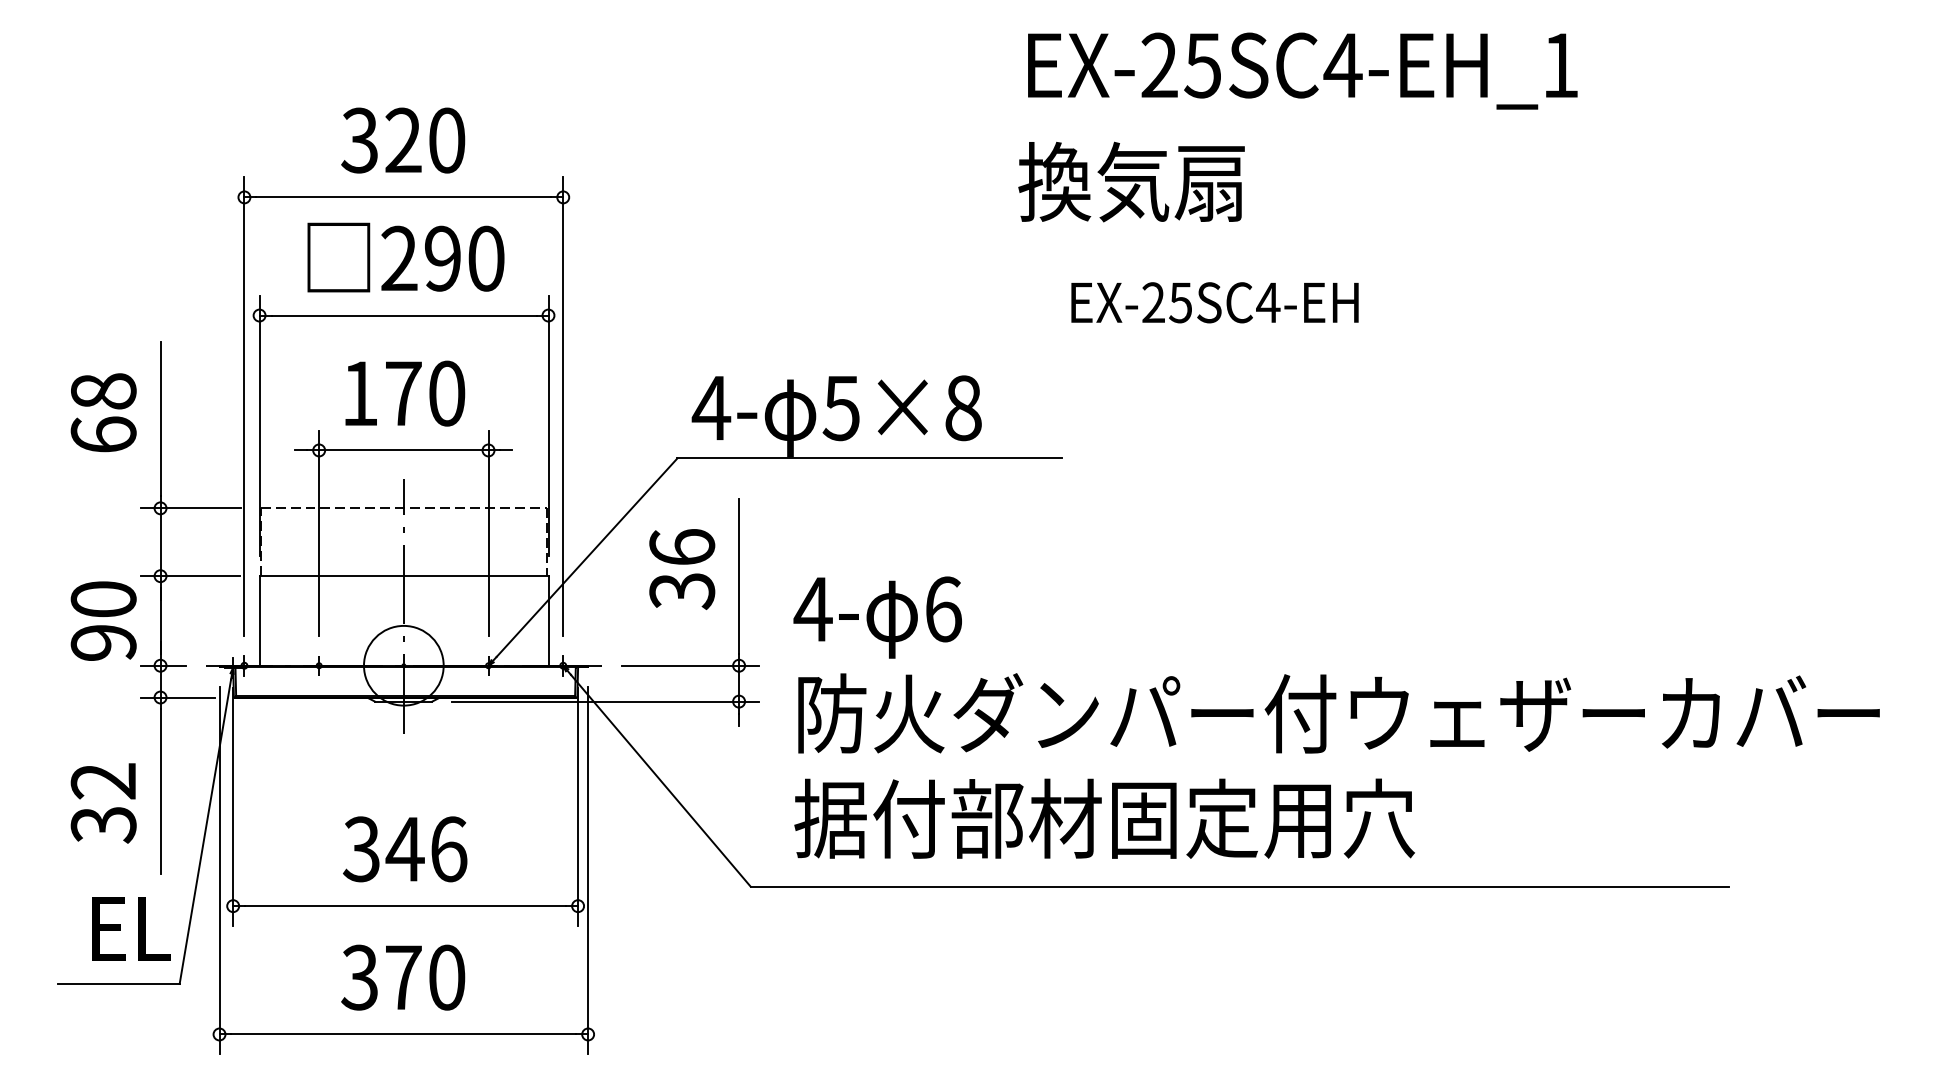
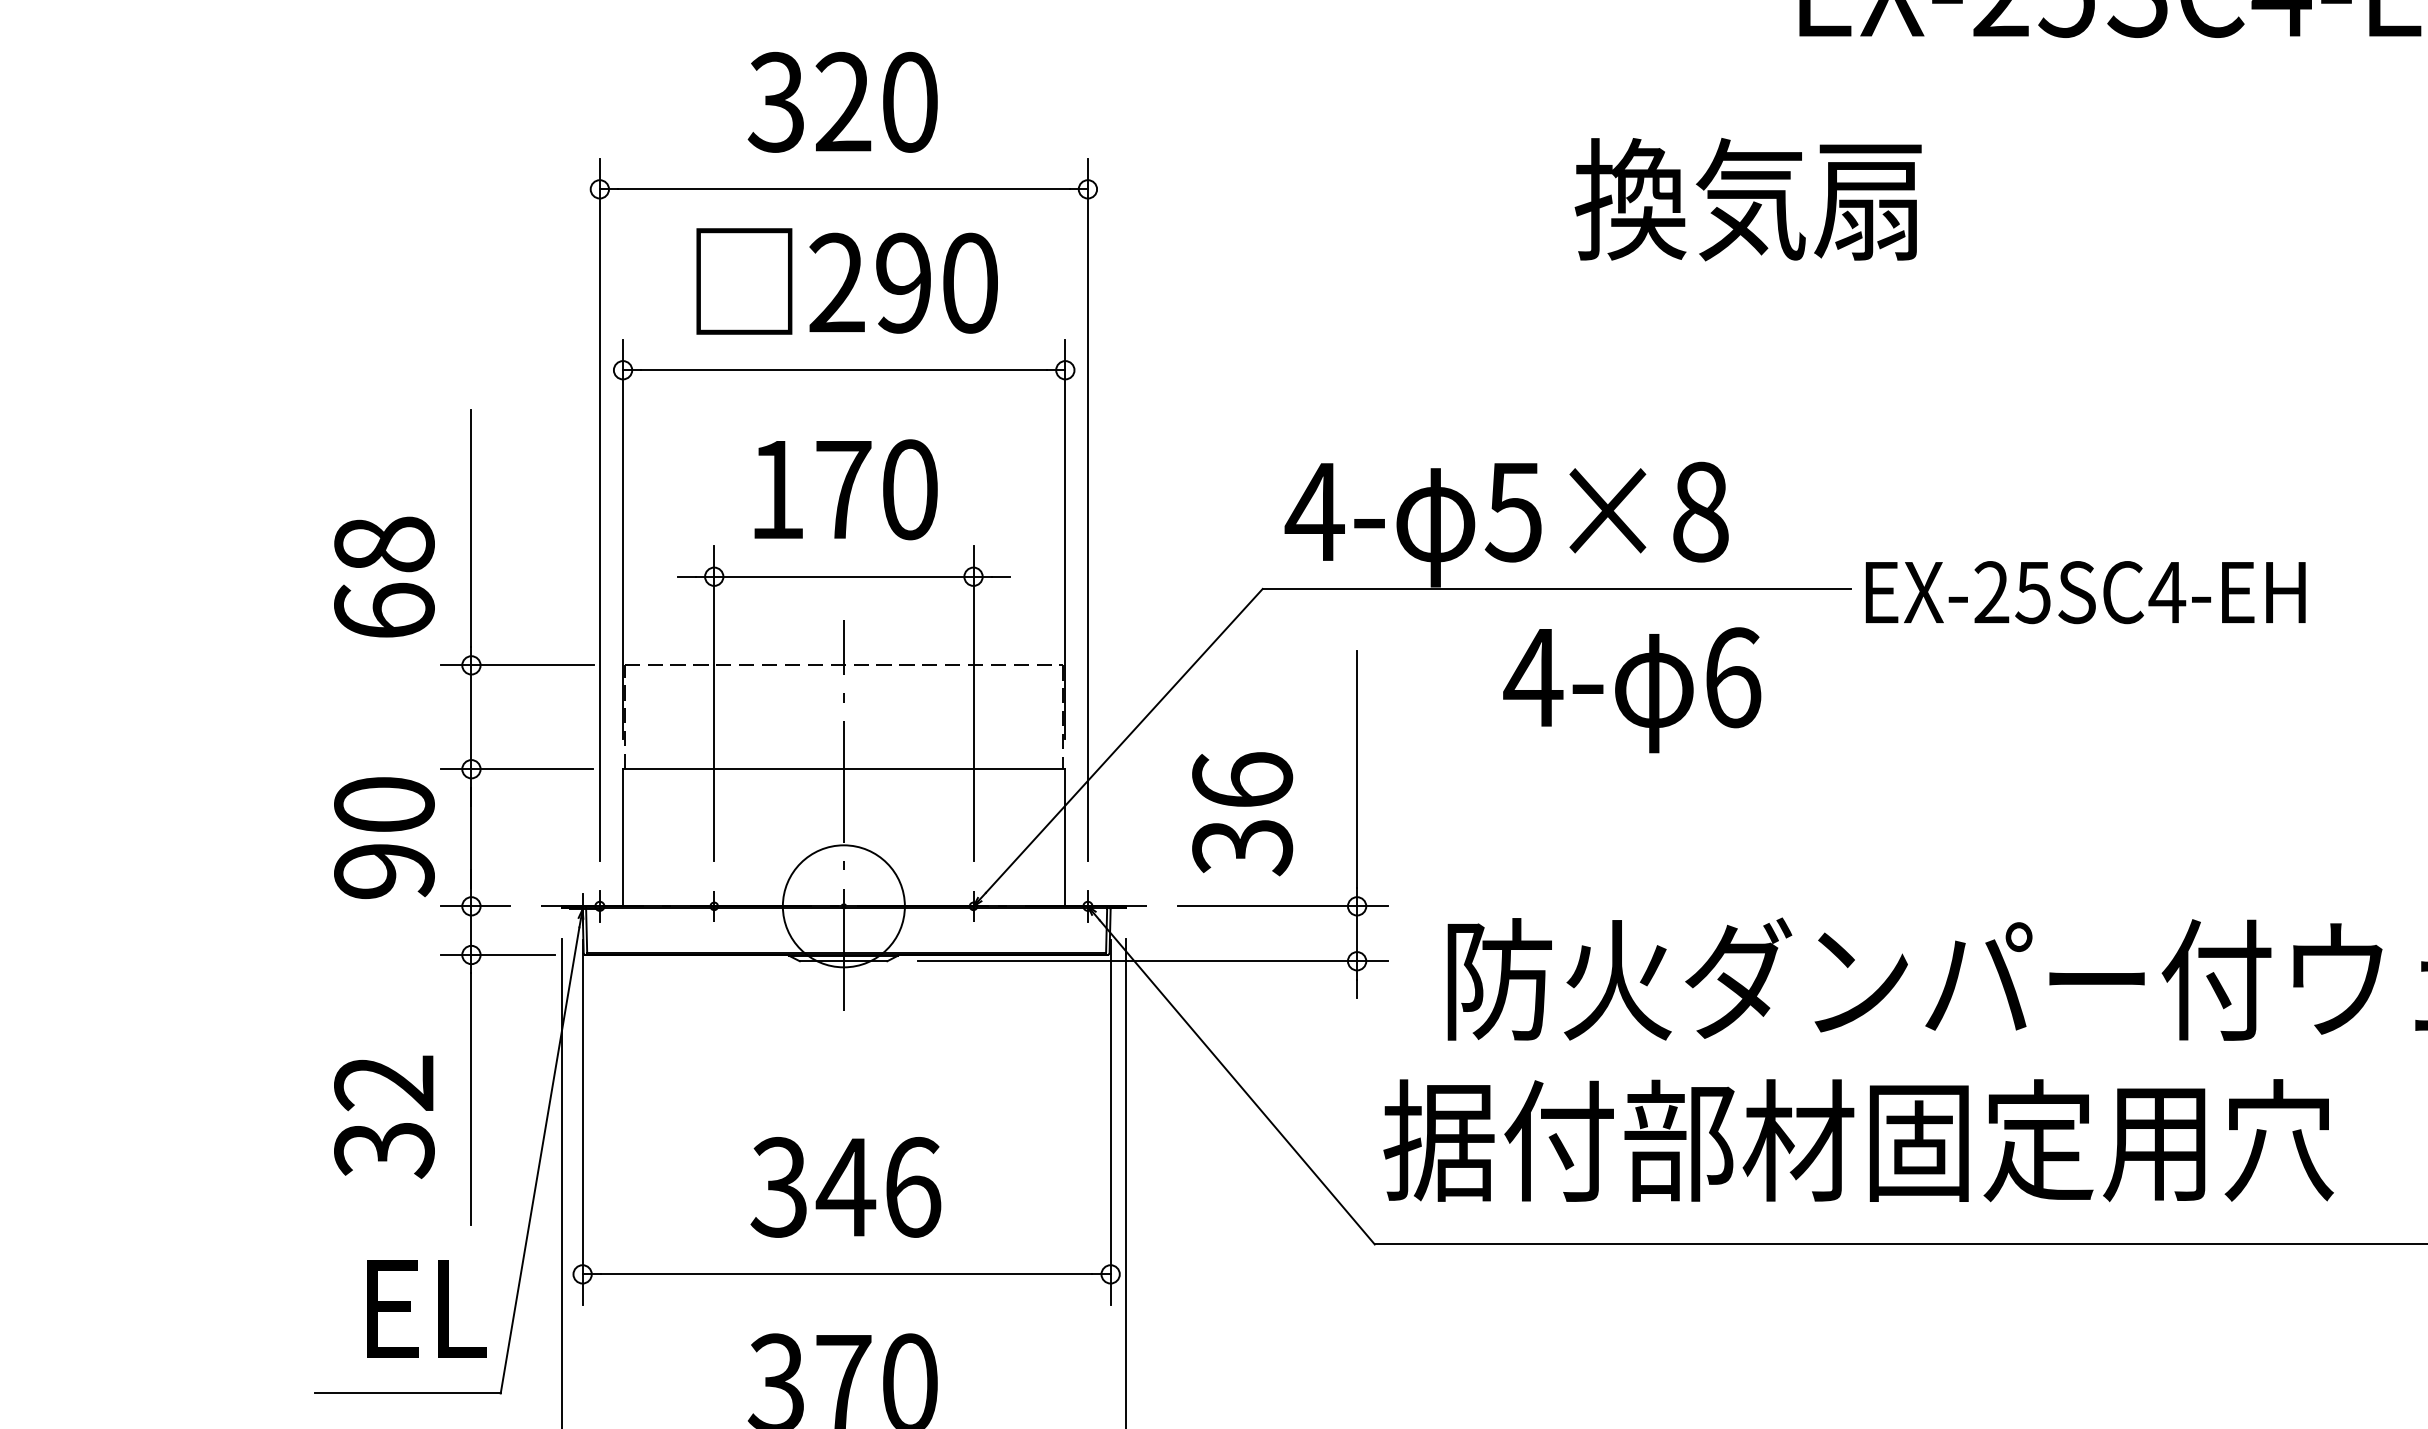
text: (1131, 181) -> (1748, 198), moved
text: (1214, 302) -> (2084, 592), moved
text: (103, 412) -> (384, 576), moved
text: (682, 569) -> (1242, 814), moved
text: (877, 617) -> (1631, 690), moved
text: (1104, 818) -> (1858, 1140), moved

